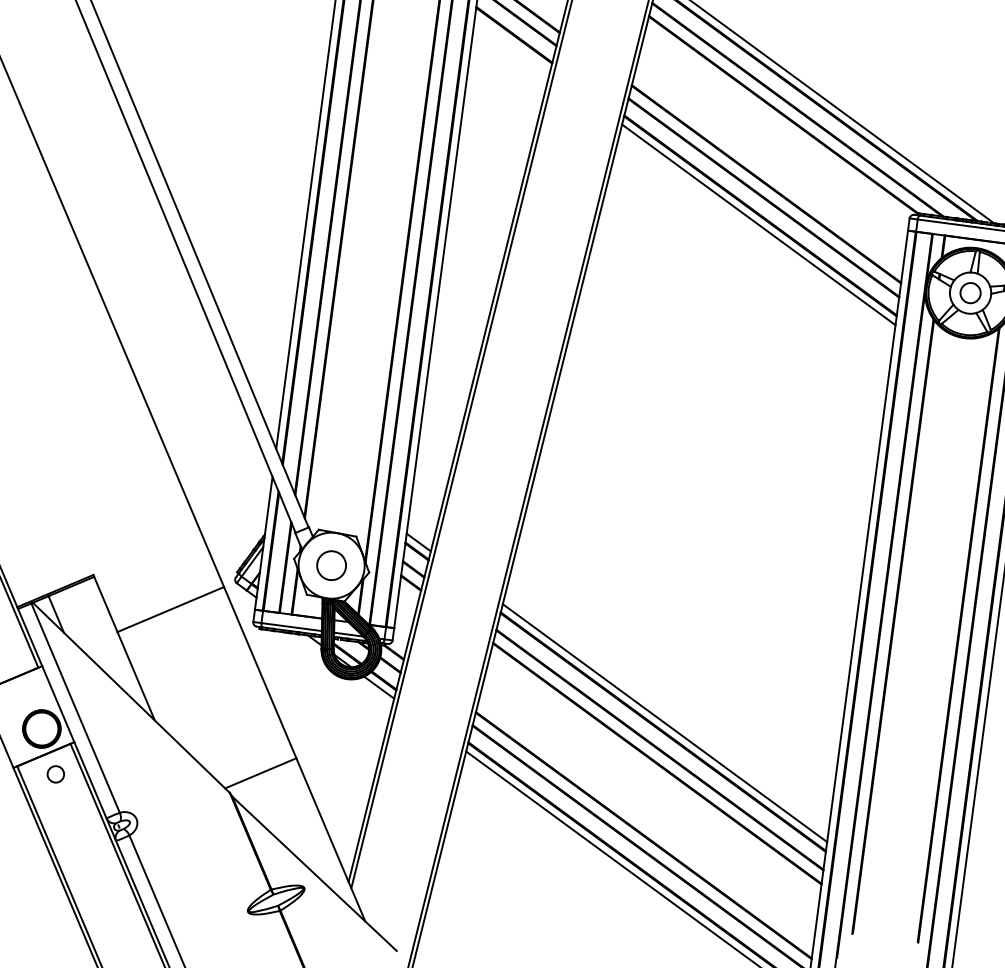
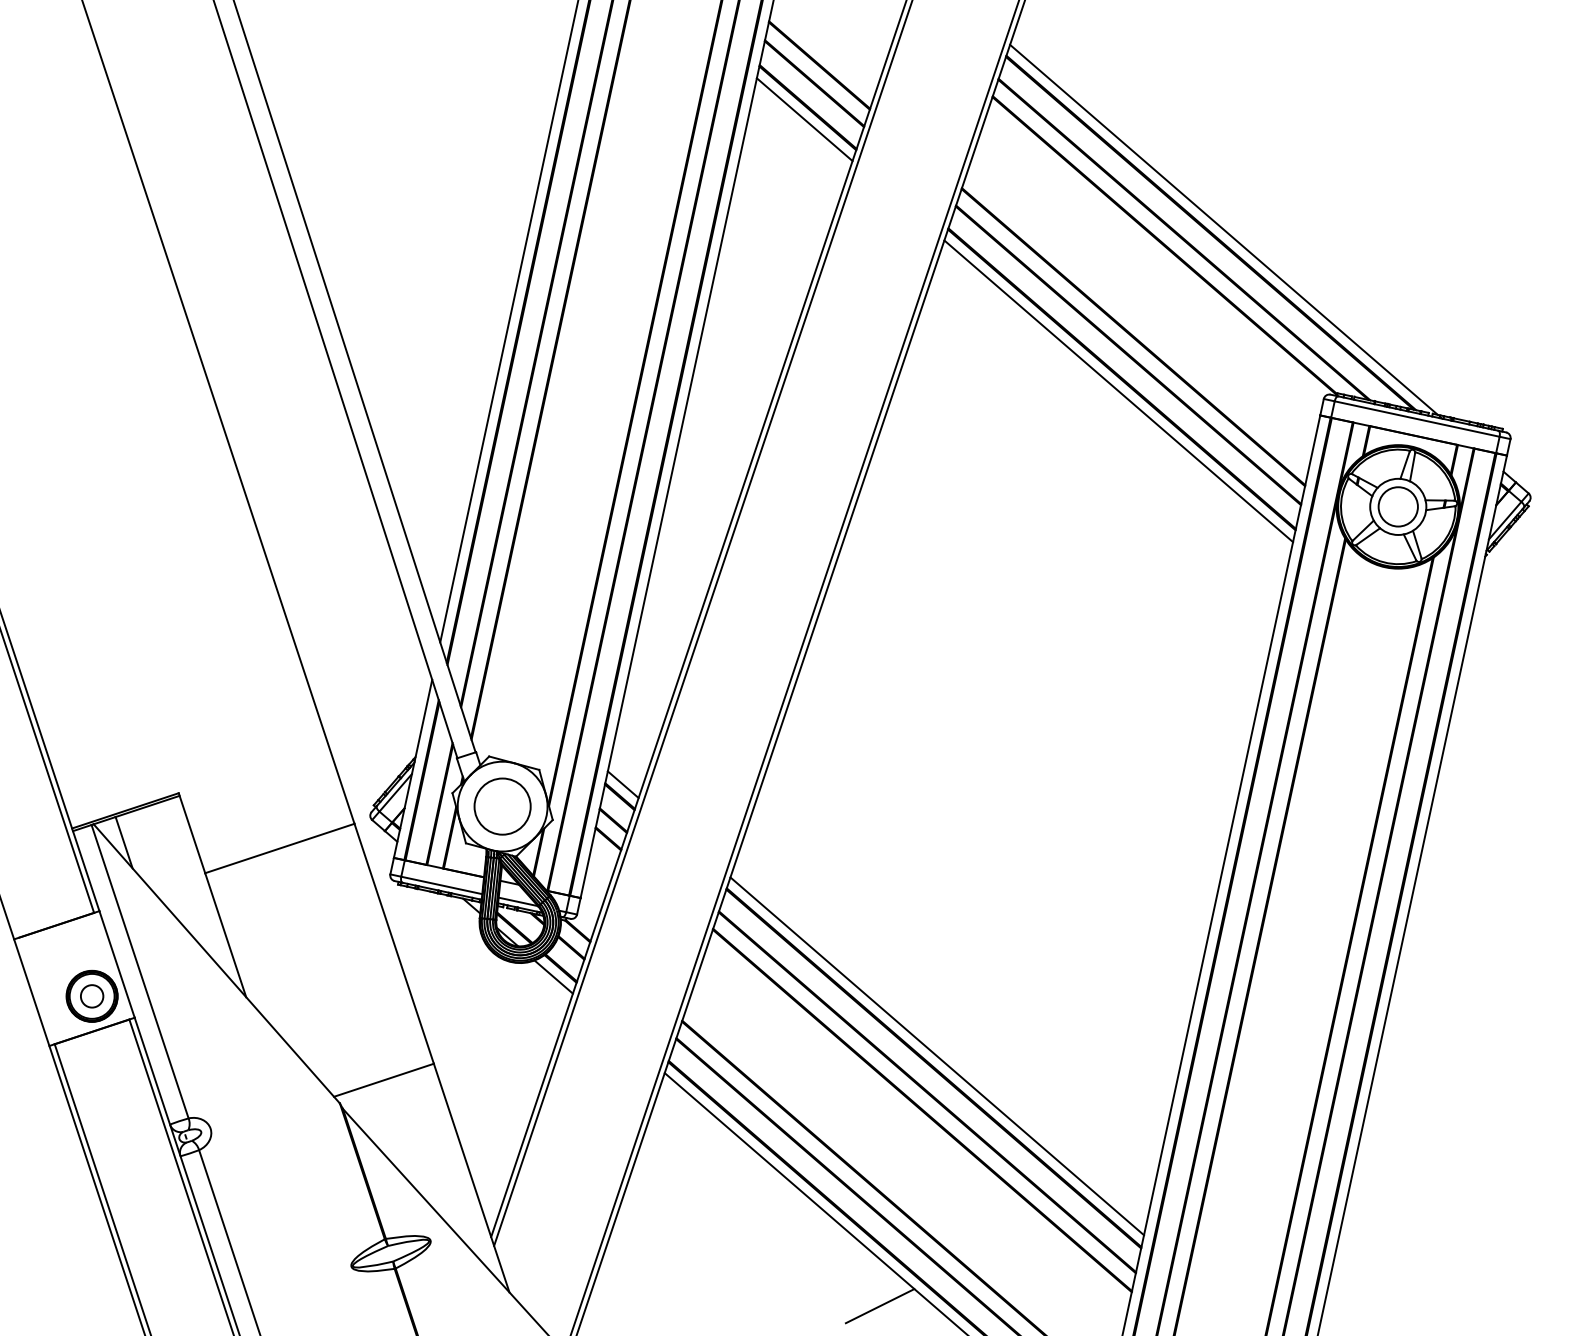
line: (512, 44) -> (804, 119), added
circle: (969, 292) -> (1397, 506), size x1.43
circle: (331, 565) -> (502, 806), size x1.43
circle: (56, 774) -> (92, 996), moved
line: (637, 909) -> (879, 1306), added

